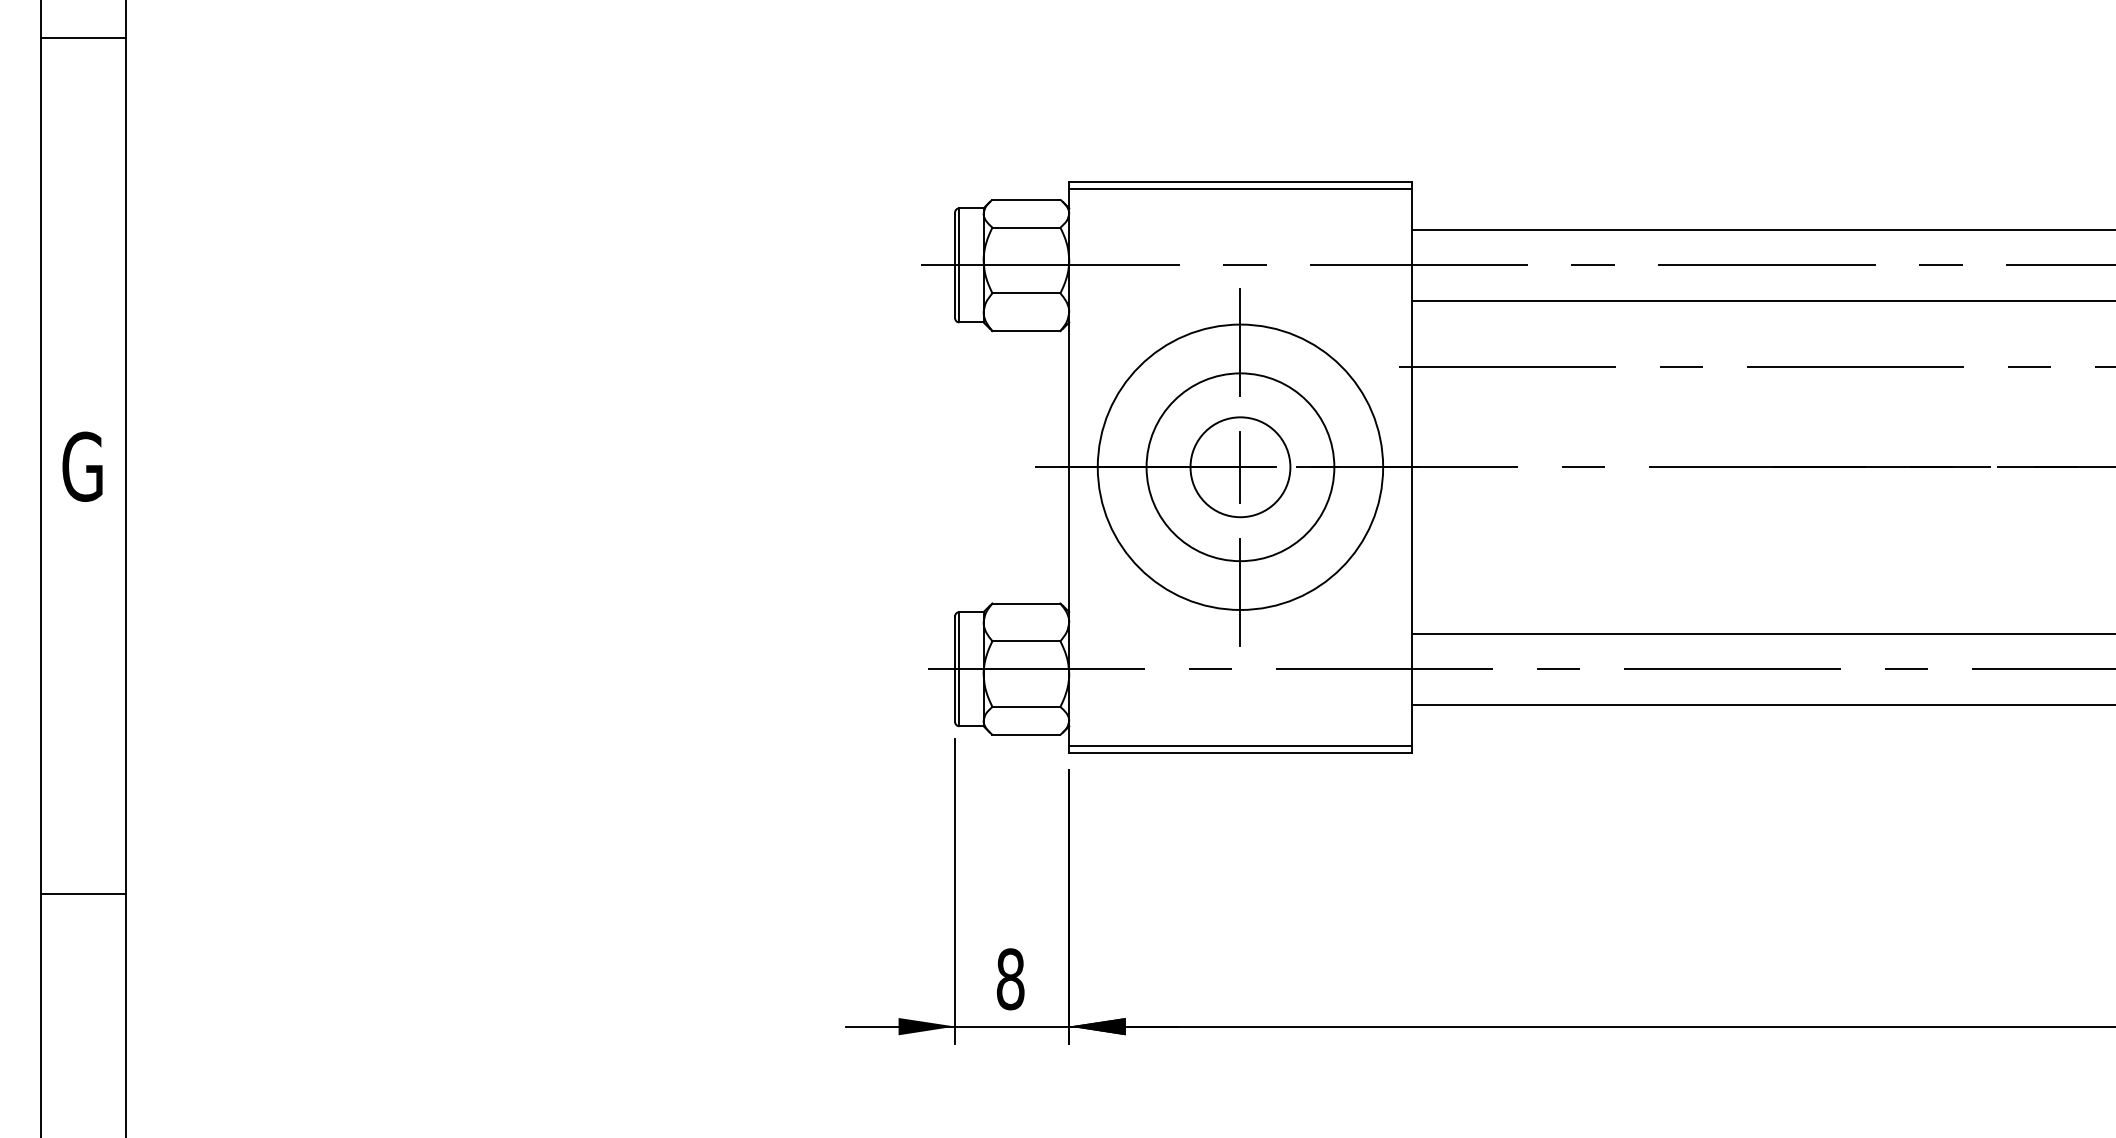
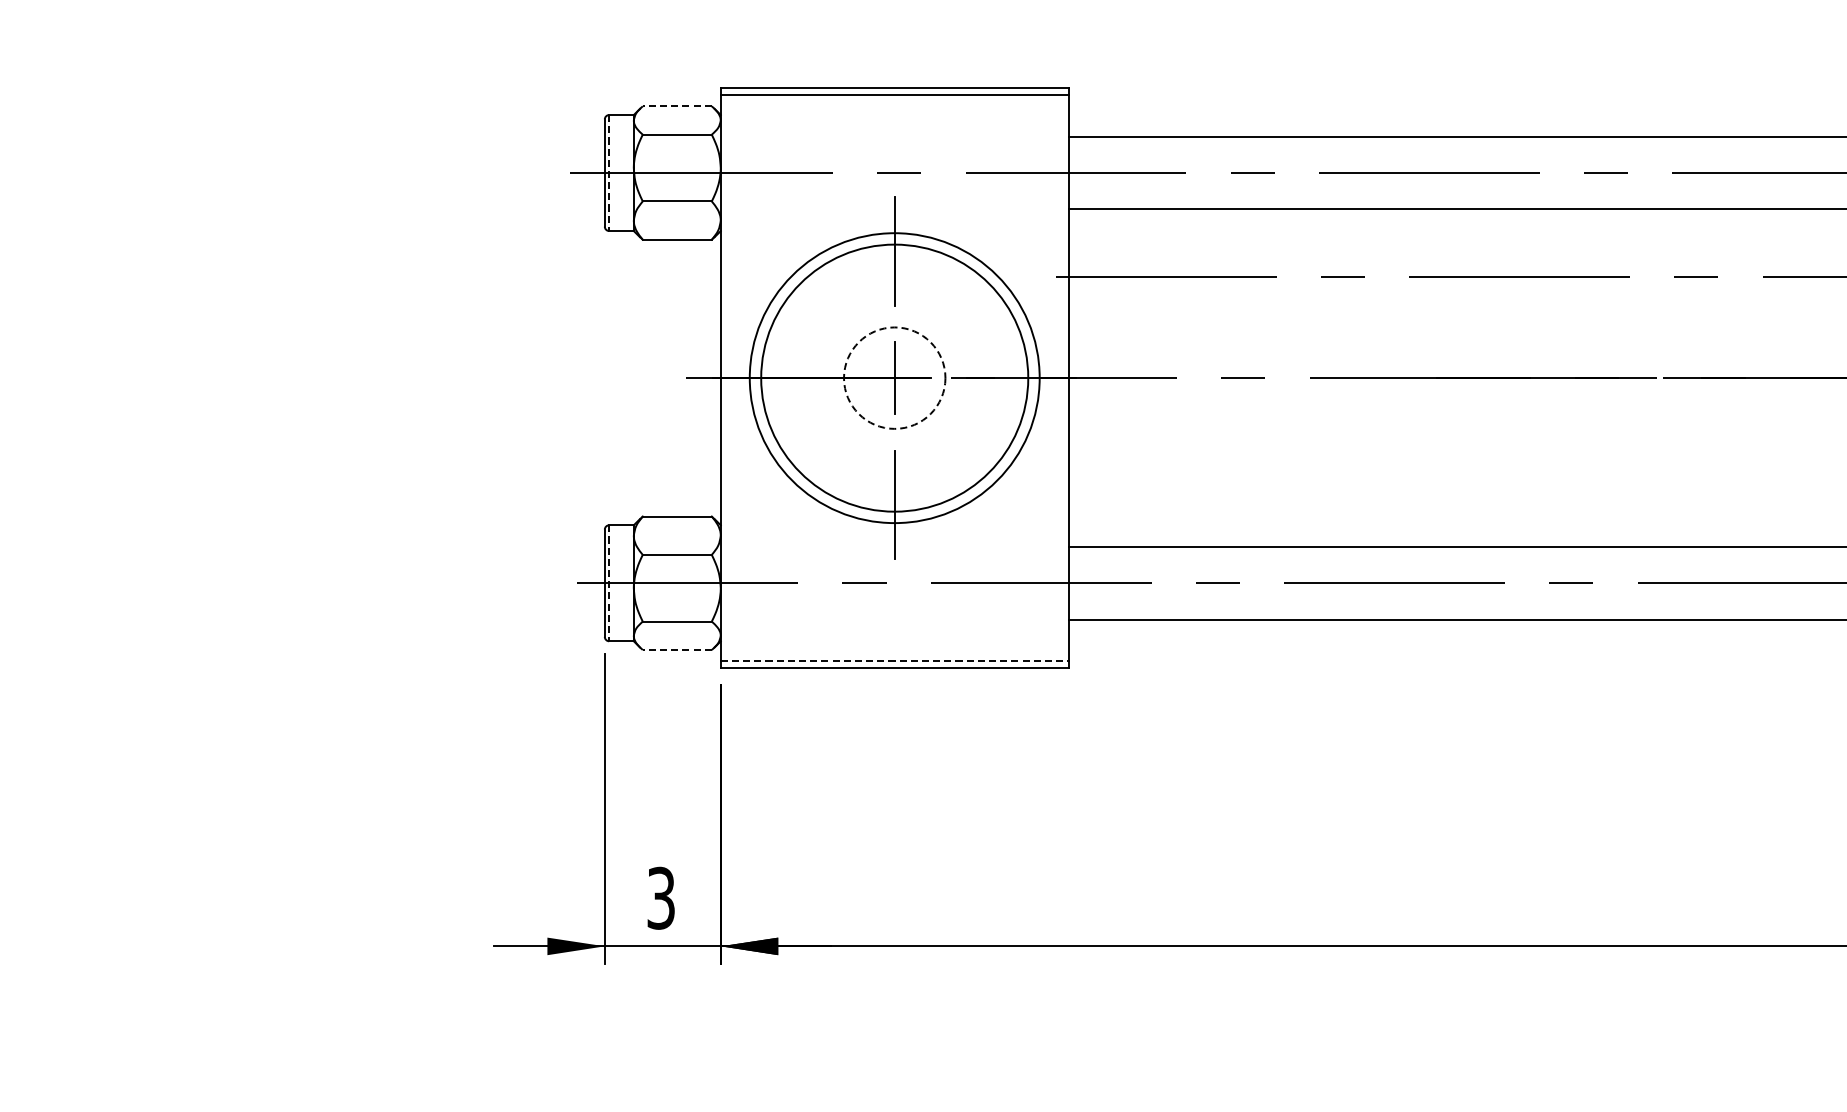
line: (1026, 199) -> (677, 106), solid -> dashed
line: (959, 265) -> (609, 173), solid -> dashed
circle: (1240, 467) -> (894, 378), size x1.4
circle: (1240, 467) -> (894, 378), solid -> dashed
line: (959, 669) -> (609, 583), solid -> dashed
line: (1026, 734) -> (677, 649), solid -> dashed
line: (1240, 745) -> (894, 660), solid -> dashed
text: (1010, 979) -> (661, 898), 8 -> 3

